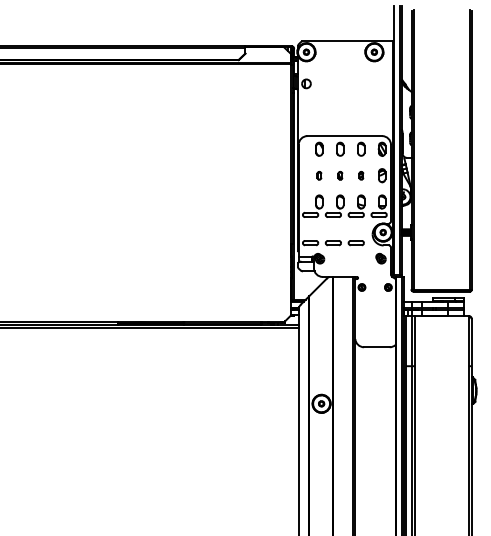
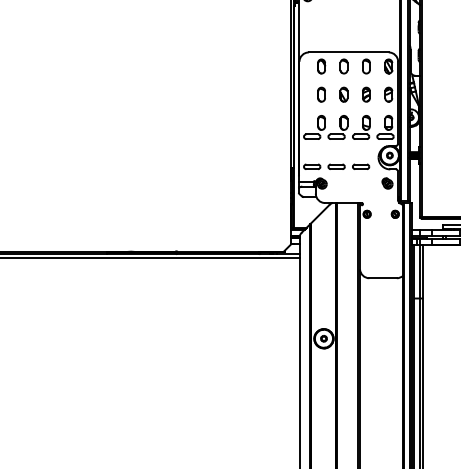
part: (319, 175) -> (321, 94), size x1.67
part: (340, 175) -> (344, 94), size x1.67
part: (361, 175) -> (366, 94), size x1.67

